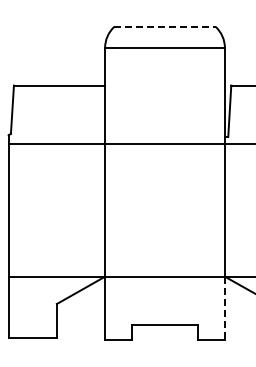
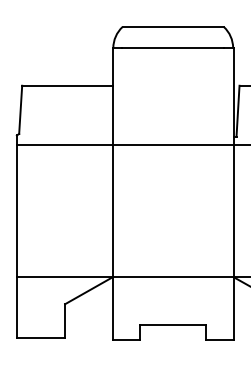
line: (165, 26) -> (173, 26), dashed -> solid
line: (225, 308) -> (233, 308), dashed -> solid

